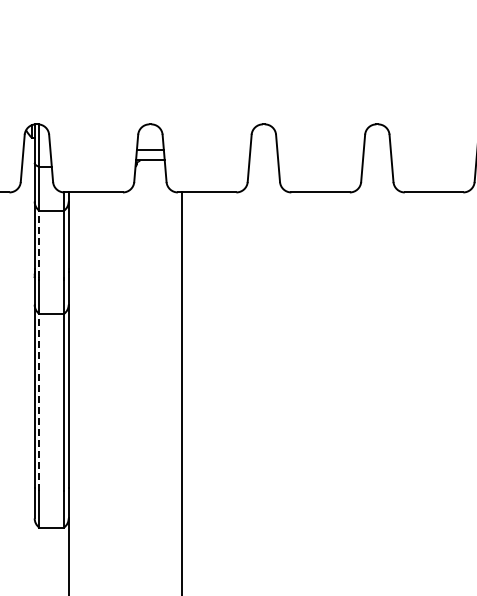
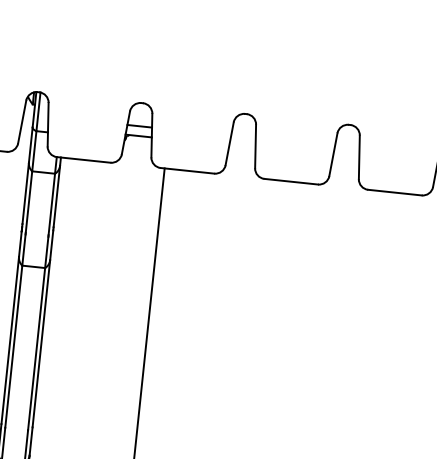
line: (39, 244) -> (29, 202), dashed -> solid
line: (39, 402) -> (14, 346), dashed -> solid

